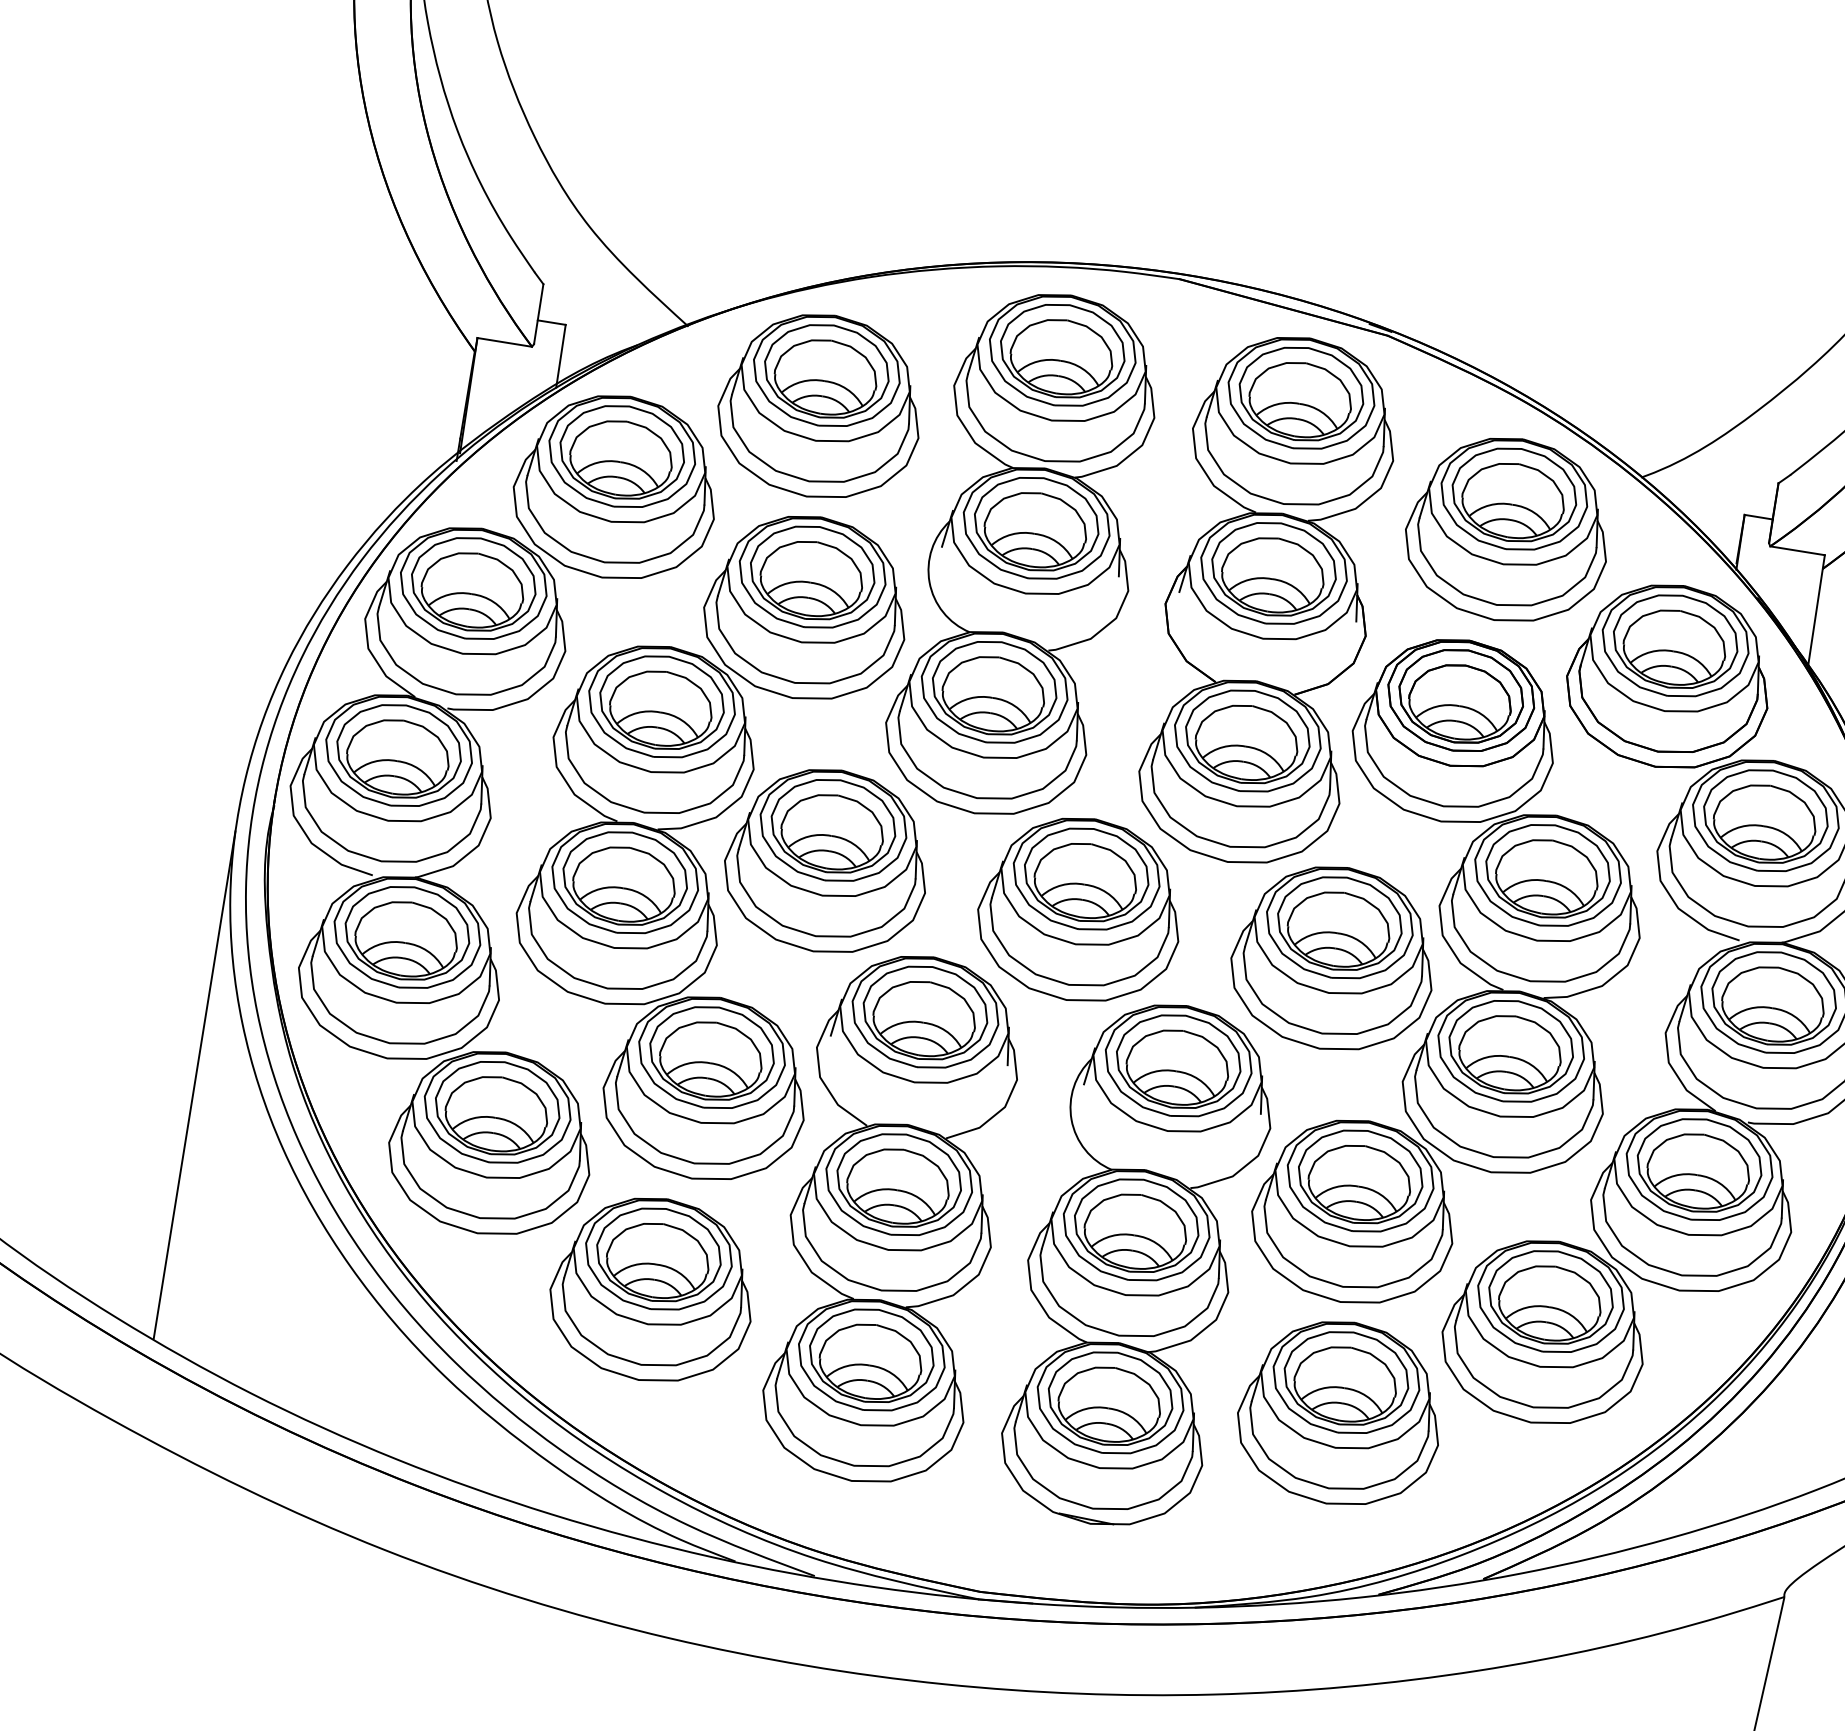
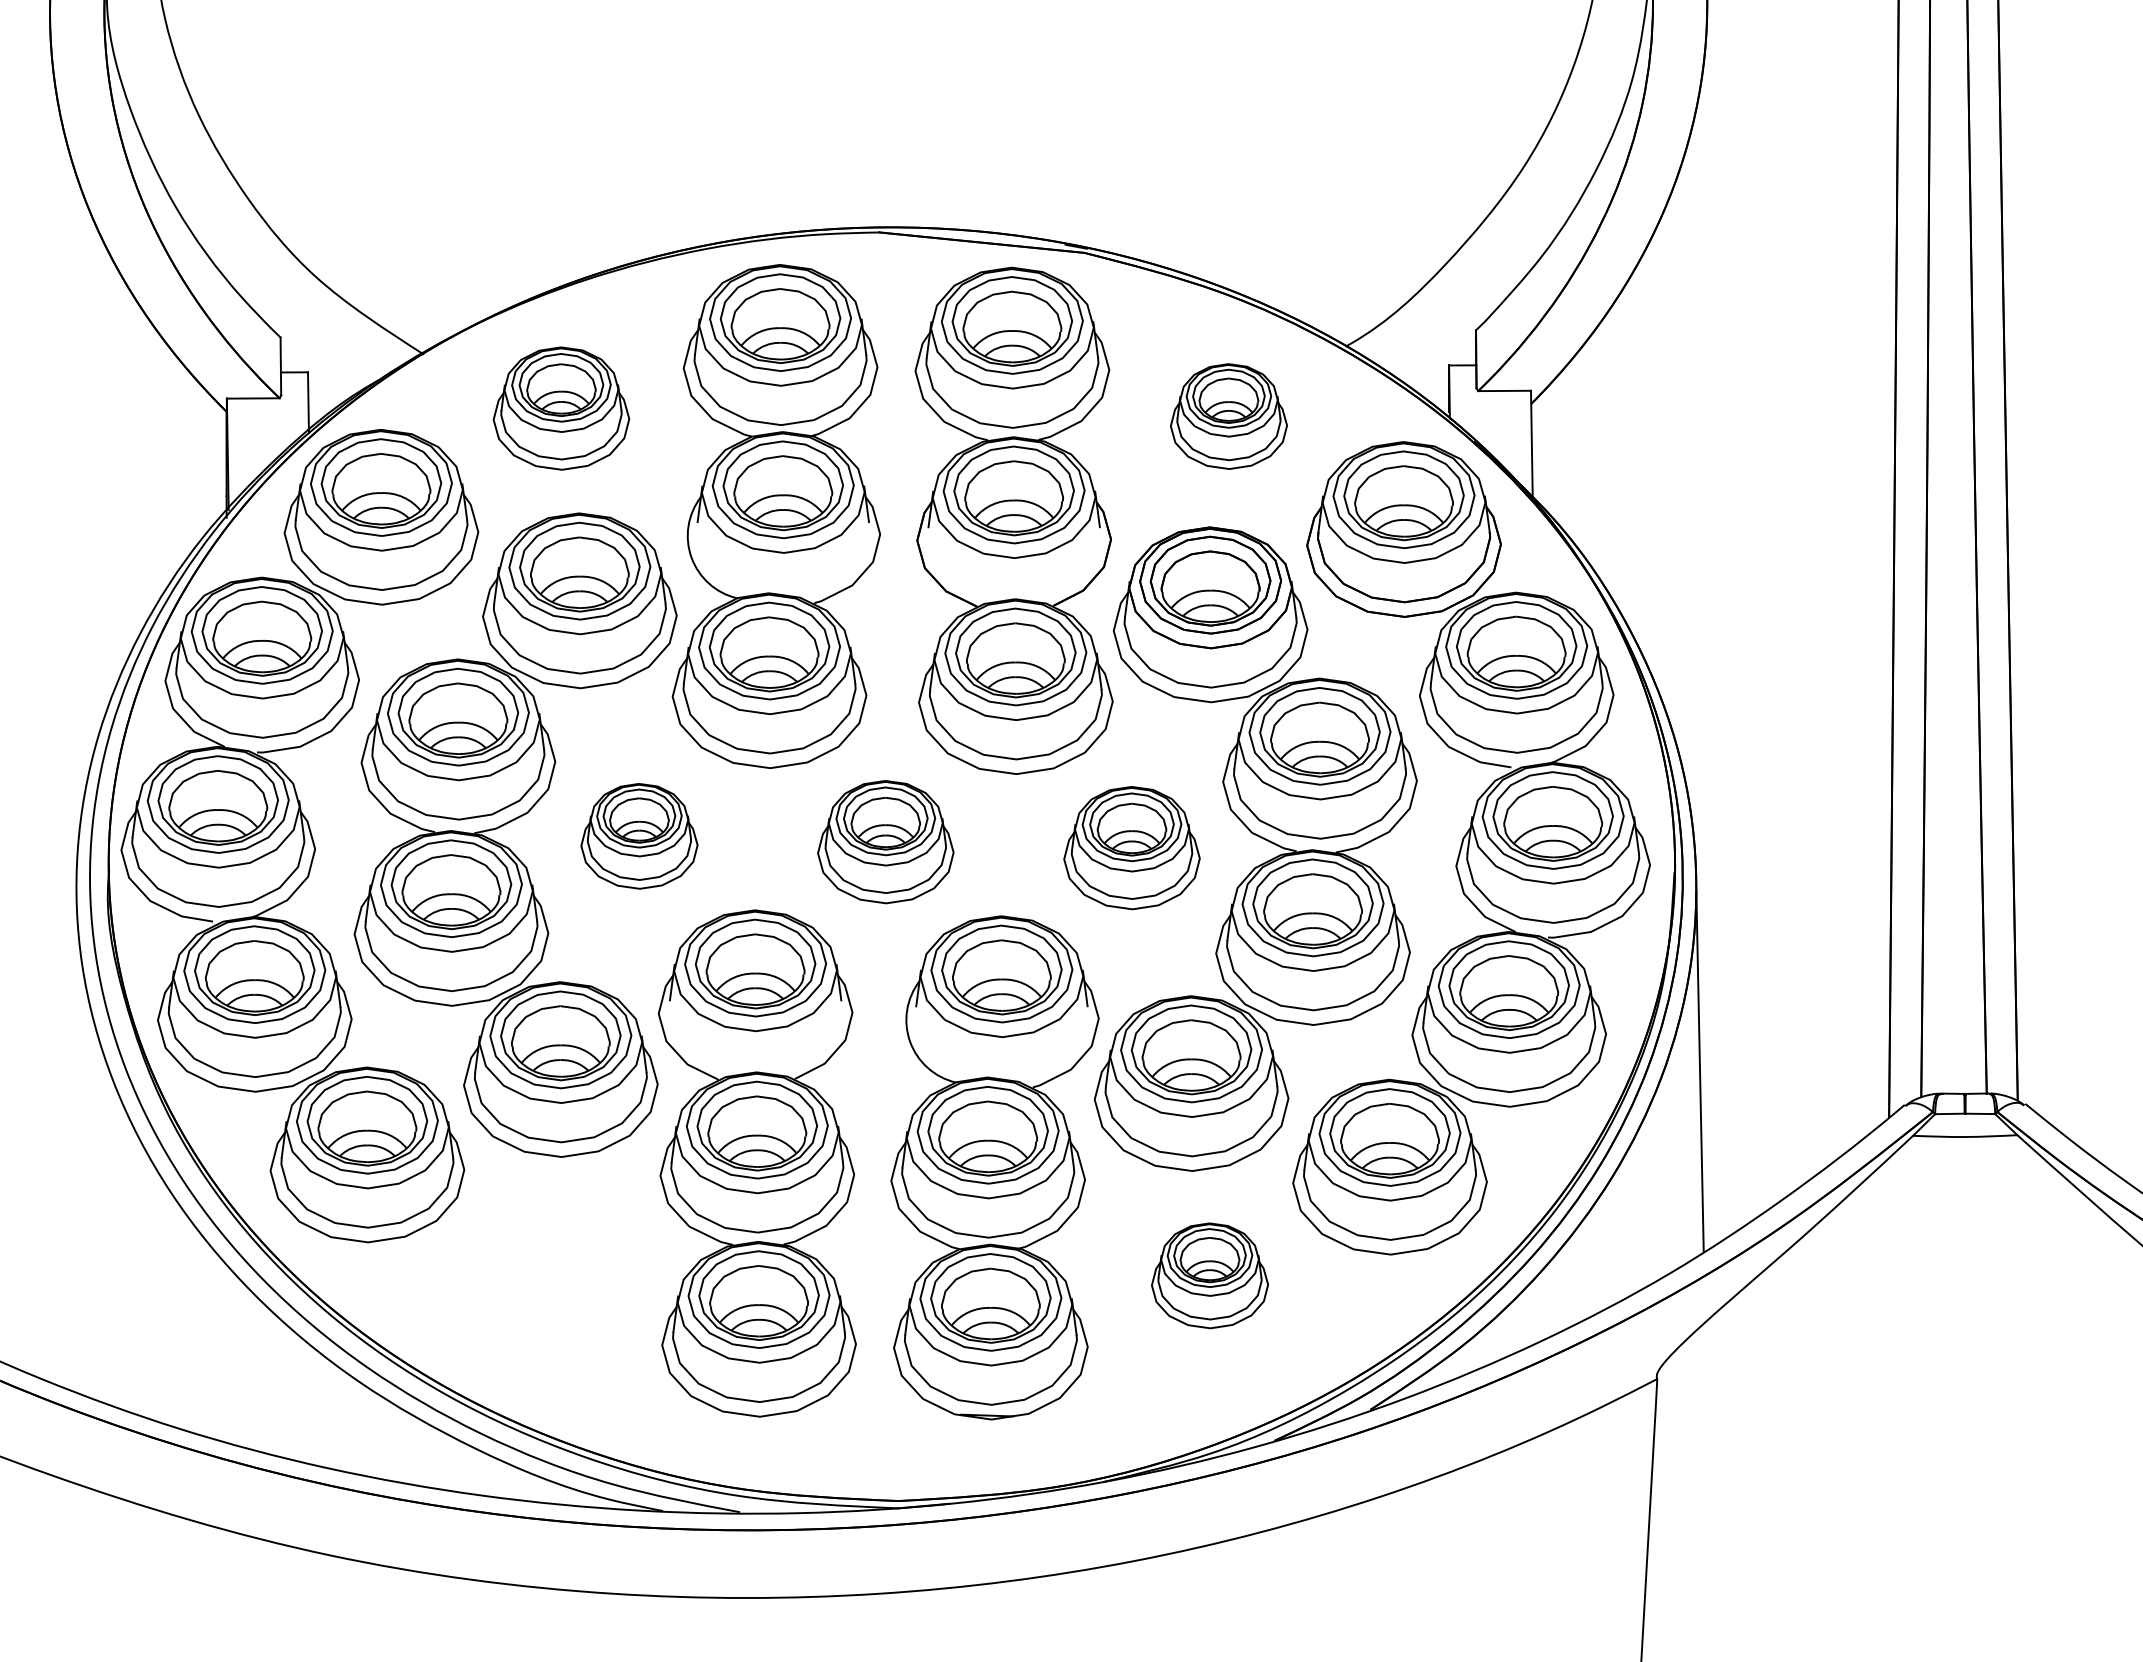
part: (821, 406) -> (561, 408), size x0.7
part: (1508, 529) -> (1228, 416), size x0.6
part: (827, 861) -> (639, 836), size x0.6
part: (1080, 908) -> (885, 841), size x0.7
part: (1333, 957) -> (1131, 847), size x0.7
line: (194, 1084) -> (77, 1146), removed
part: (653, 1289) -> (542, 1267), removed
part: (1340, 1412) -> (1209, 1275), size x0.6

